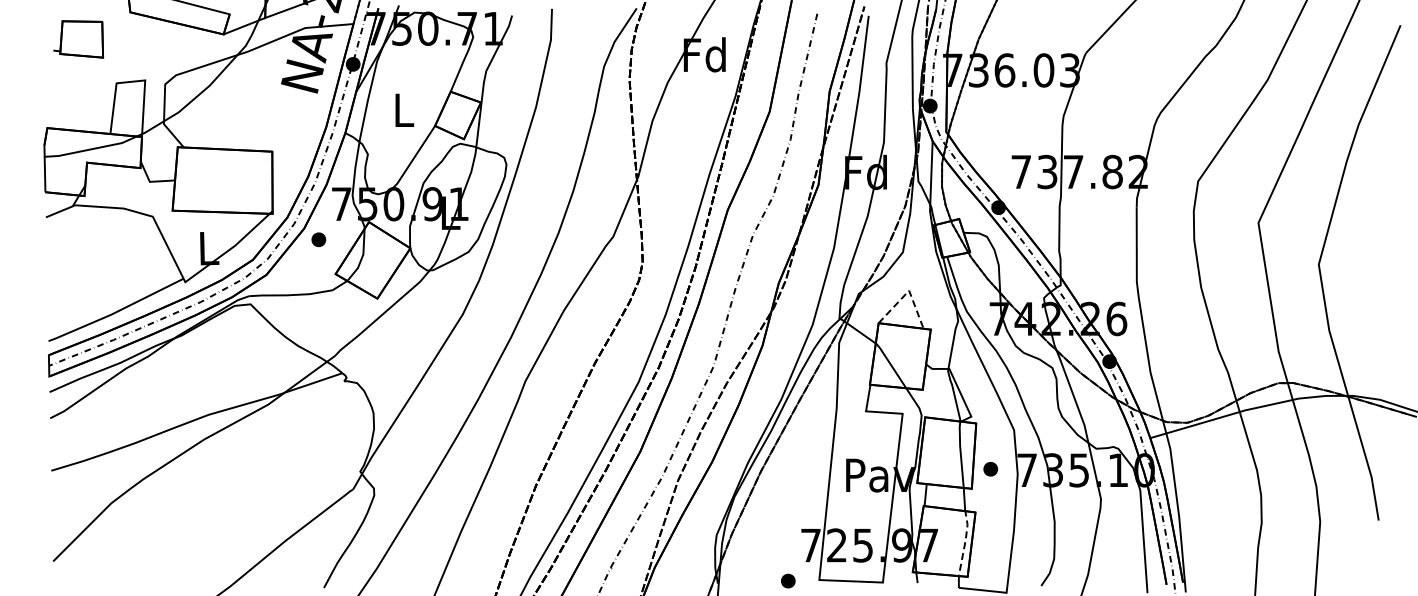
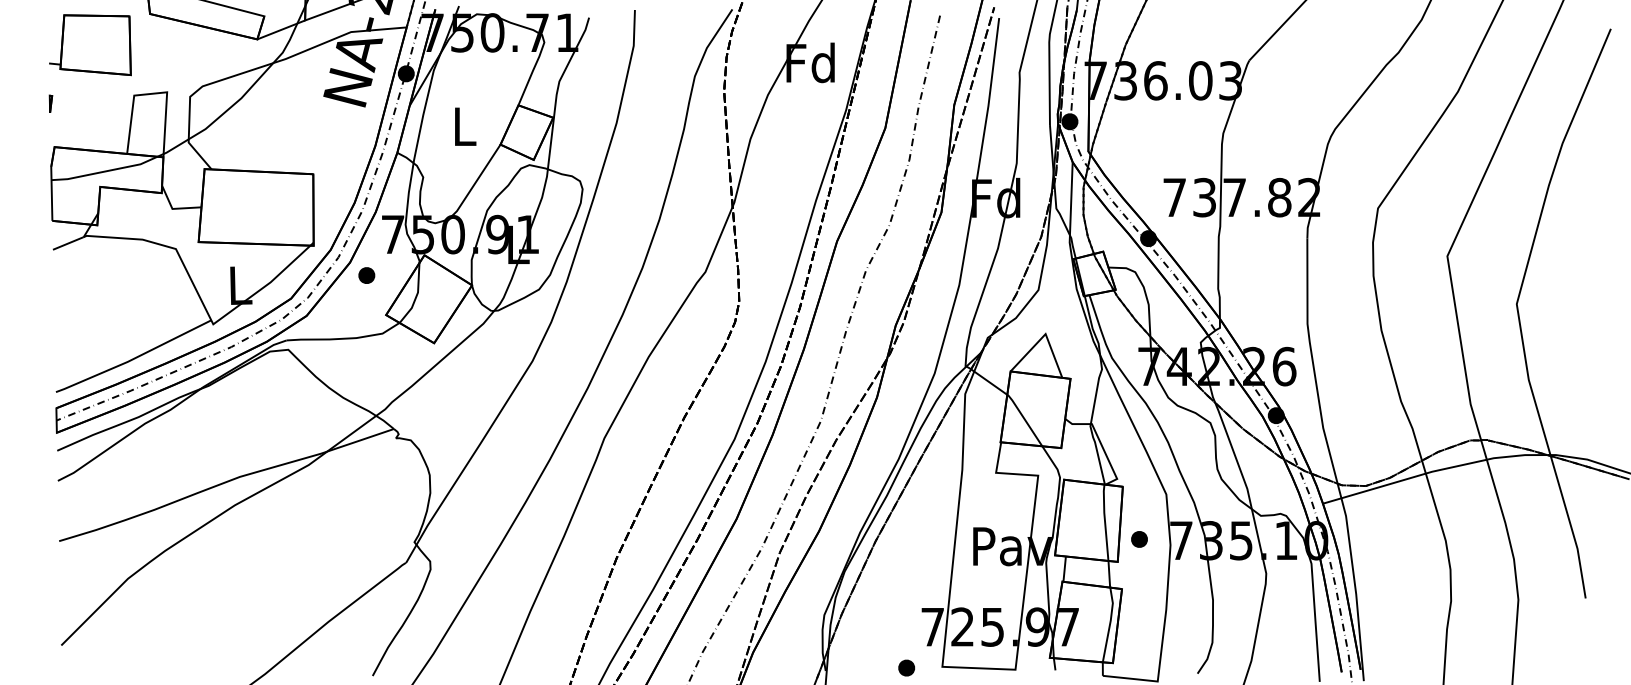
part: (78, 39) -> (90, 45), size x1.43
part: (44, 90) -> (51, 103), added
line: (908, 291) -> (1044, 335), dashed -> solid
line: (965, 541) -> (1110, 622), dashed -> solid

